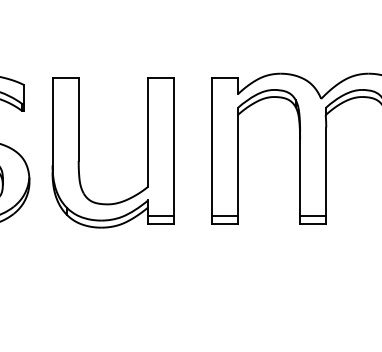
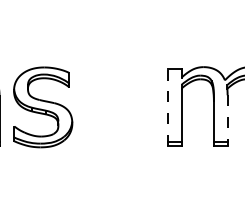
line: (211, 148) -> (167, 106), solid -> dashed
part: (79, 152) -> (98, 108), removed
line: (326, 175) -> (227, 120), solid -> dashed

